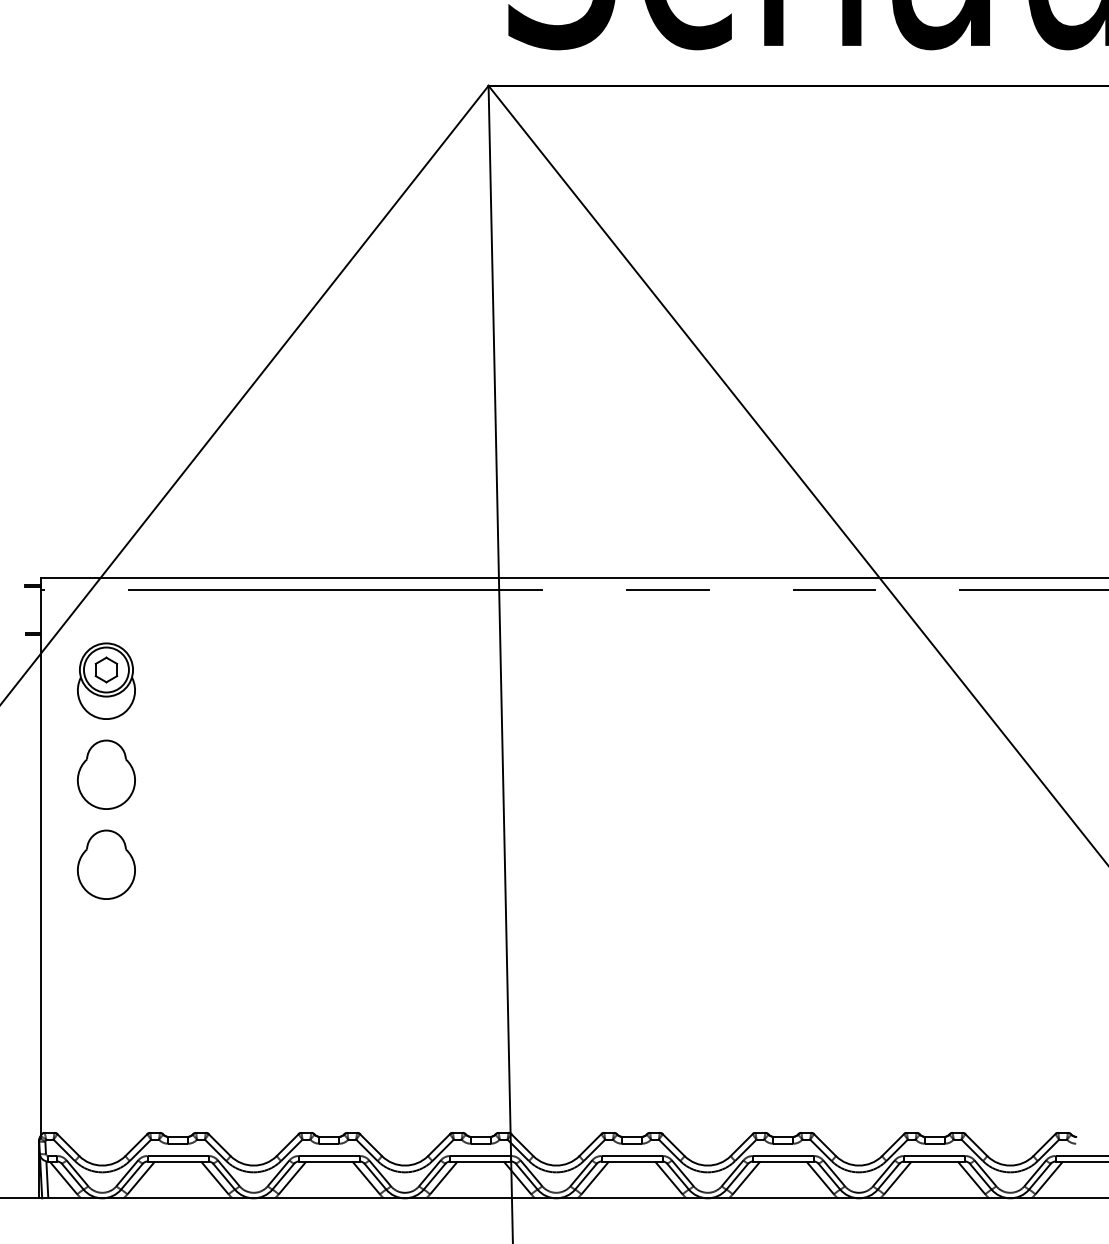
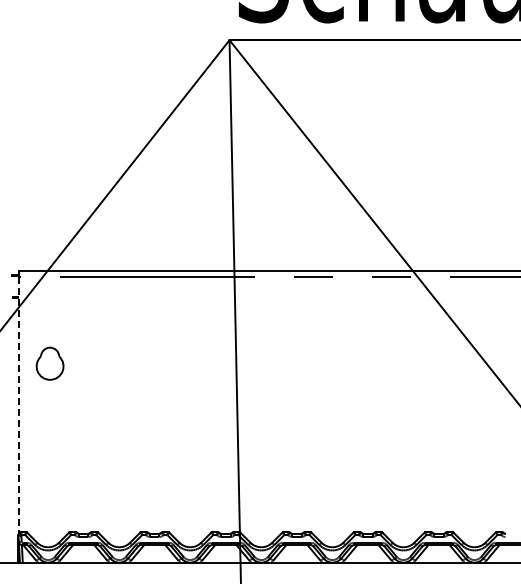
part: (105, 680) -> (49, 319), removed
line: (41, 863) -> (19, 405), solid -> dashed
part: (105, 863) -> (49, 405), removed

